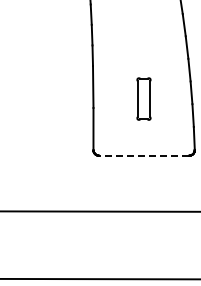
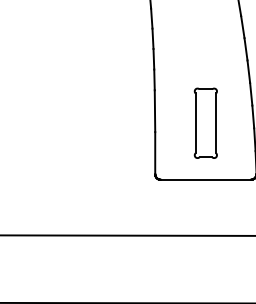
part: (143, 98) -> (205, 122), size x1.67
line: (143, 155) -> (205, 179), dashed -> solid

